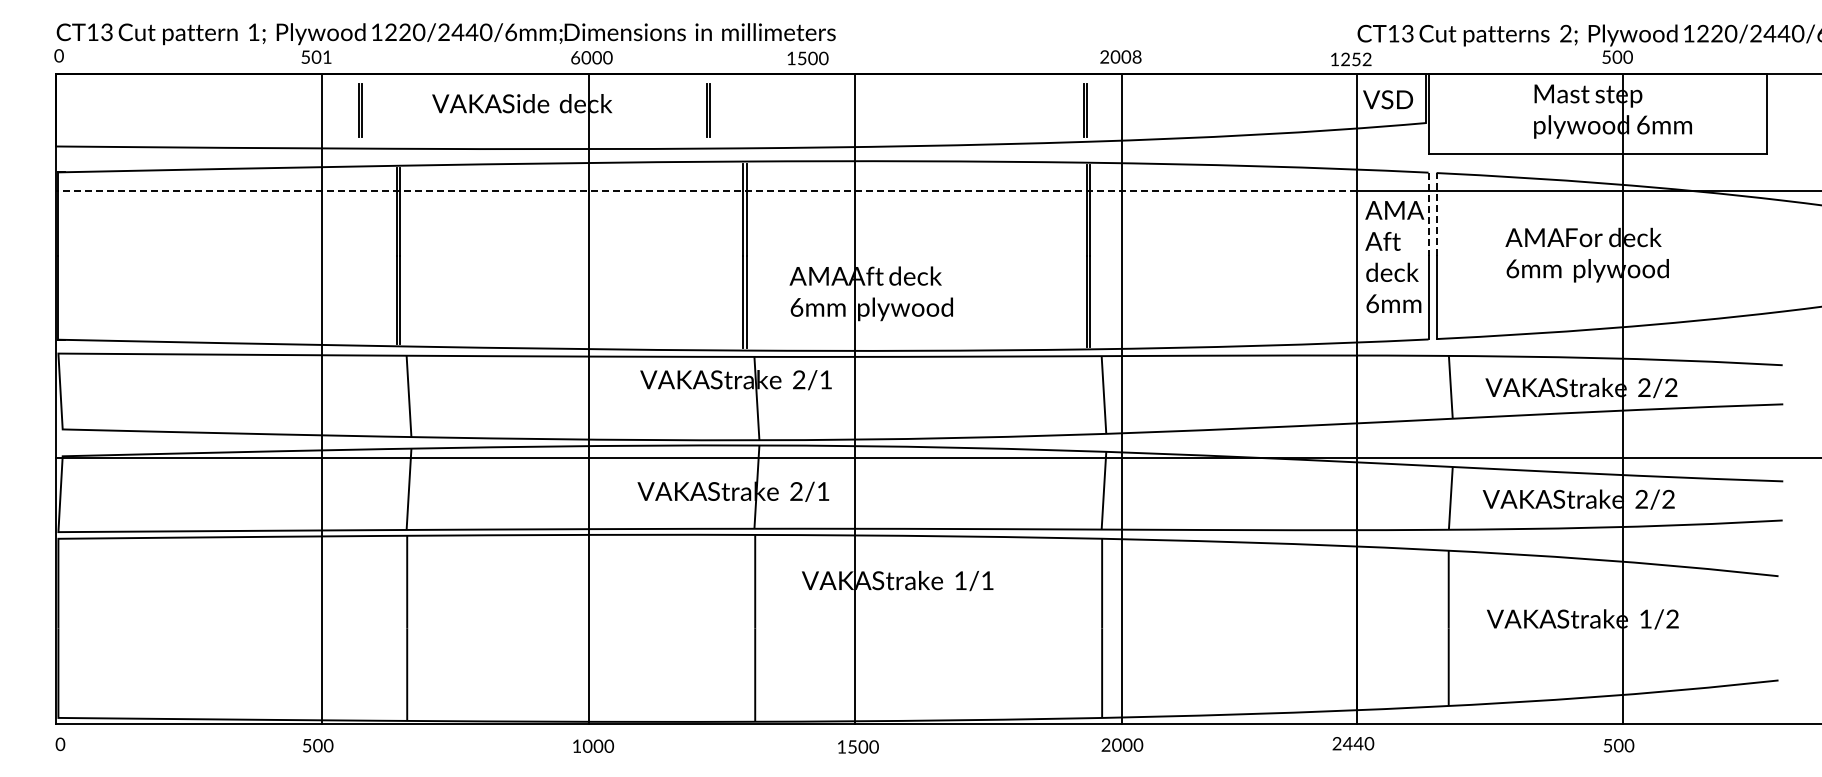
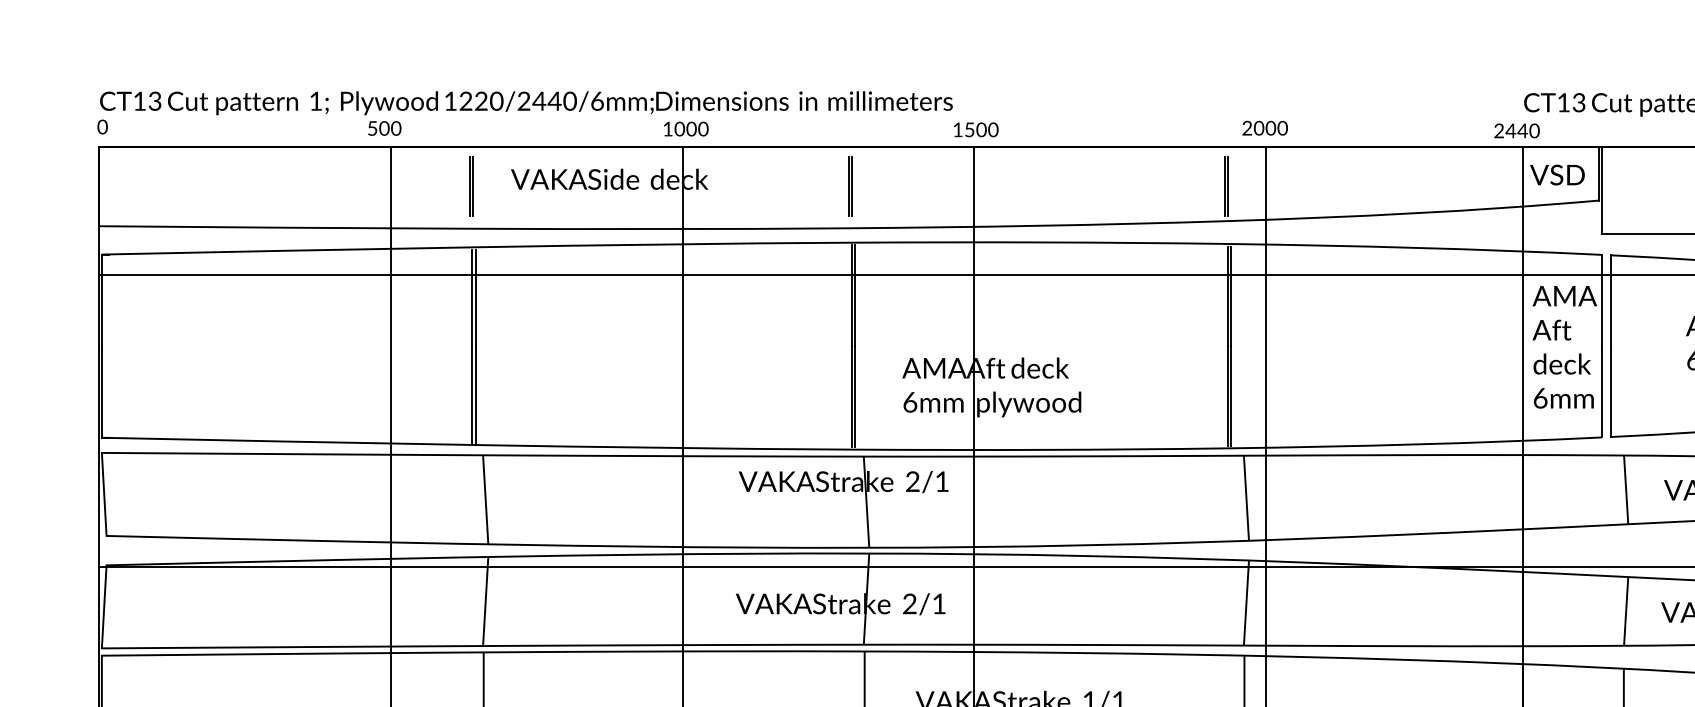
text: (327, 56) -> (396, 127), 501 -> 500
text: (575, 57) -> (667, 128), 6000 -> 1000
text: (1136, 57) -> (1282, 128), 2008 -> 2000
text: (807, 58) -> (975, 129), moved
text: (1350, 59) -> (1516, 130), 1252 -> 2440
line: (359, 110) -> (469, 186), moved
line: (707, 110) -> (849, 186), moved
line: (705, 191) -> (810, 275), dashed -> solid
line: (1428, 214) -> (1601, 300), dashed -> solid
line: (1436, 214) -> (1610, 300), dashed -> solid

